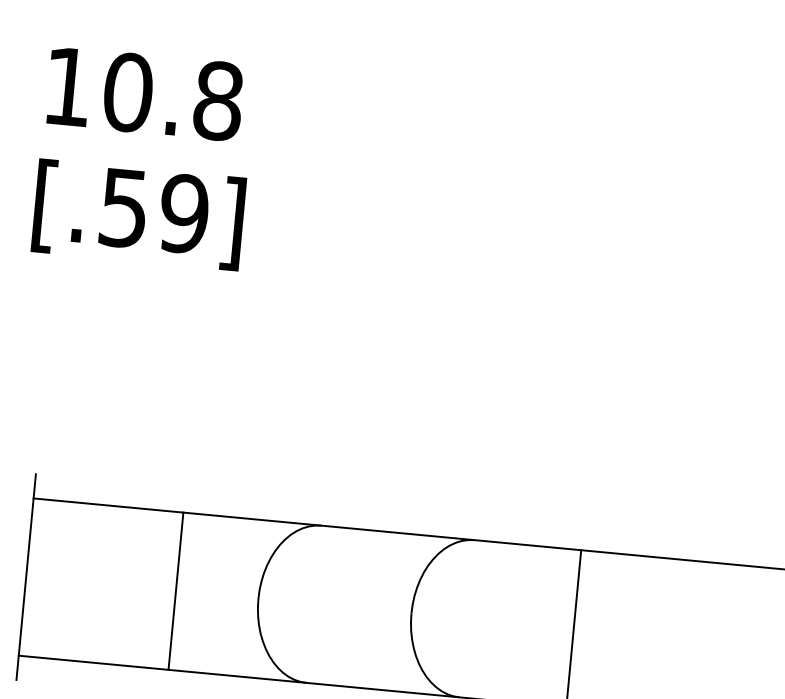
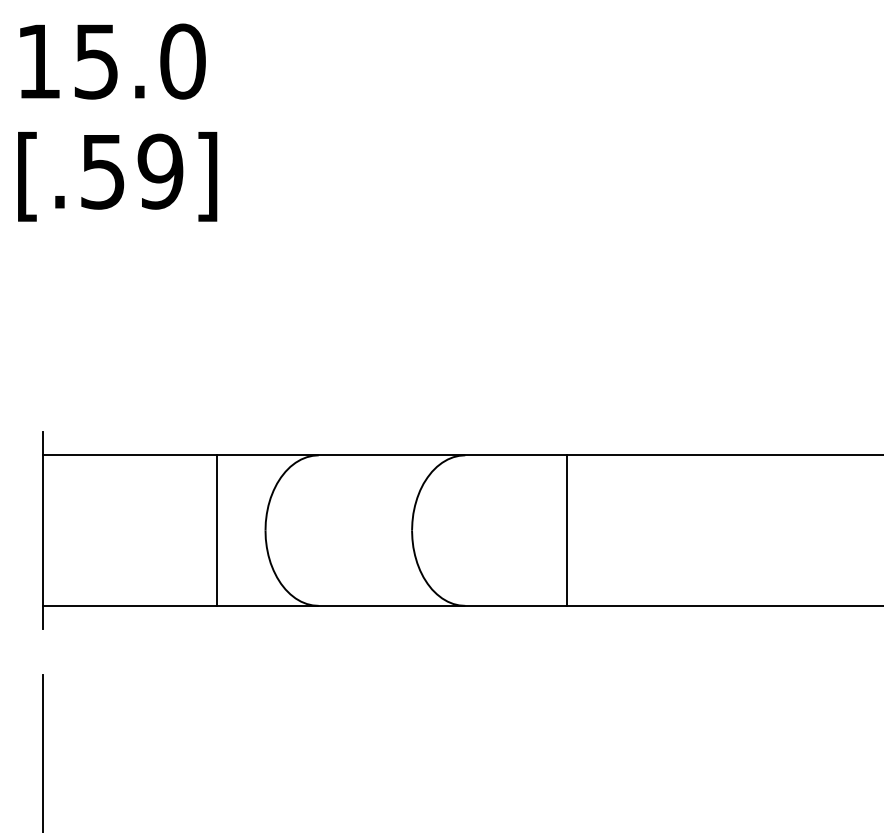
text: (173, 96) -> (139, 61), 10.8 -> 15.0
line: (175, 591) -> (216, 530), moved

